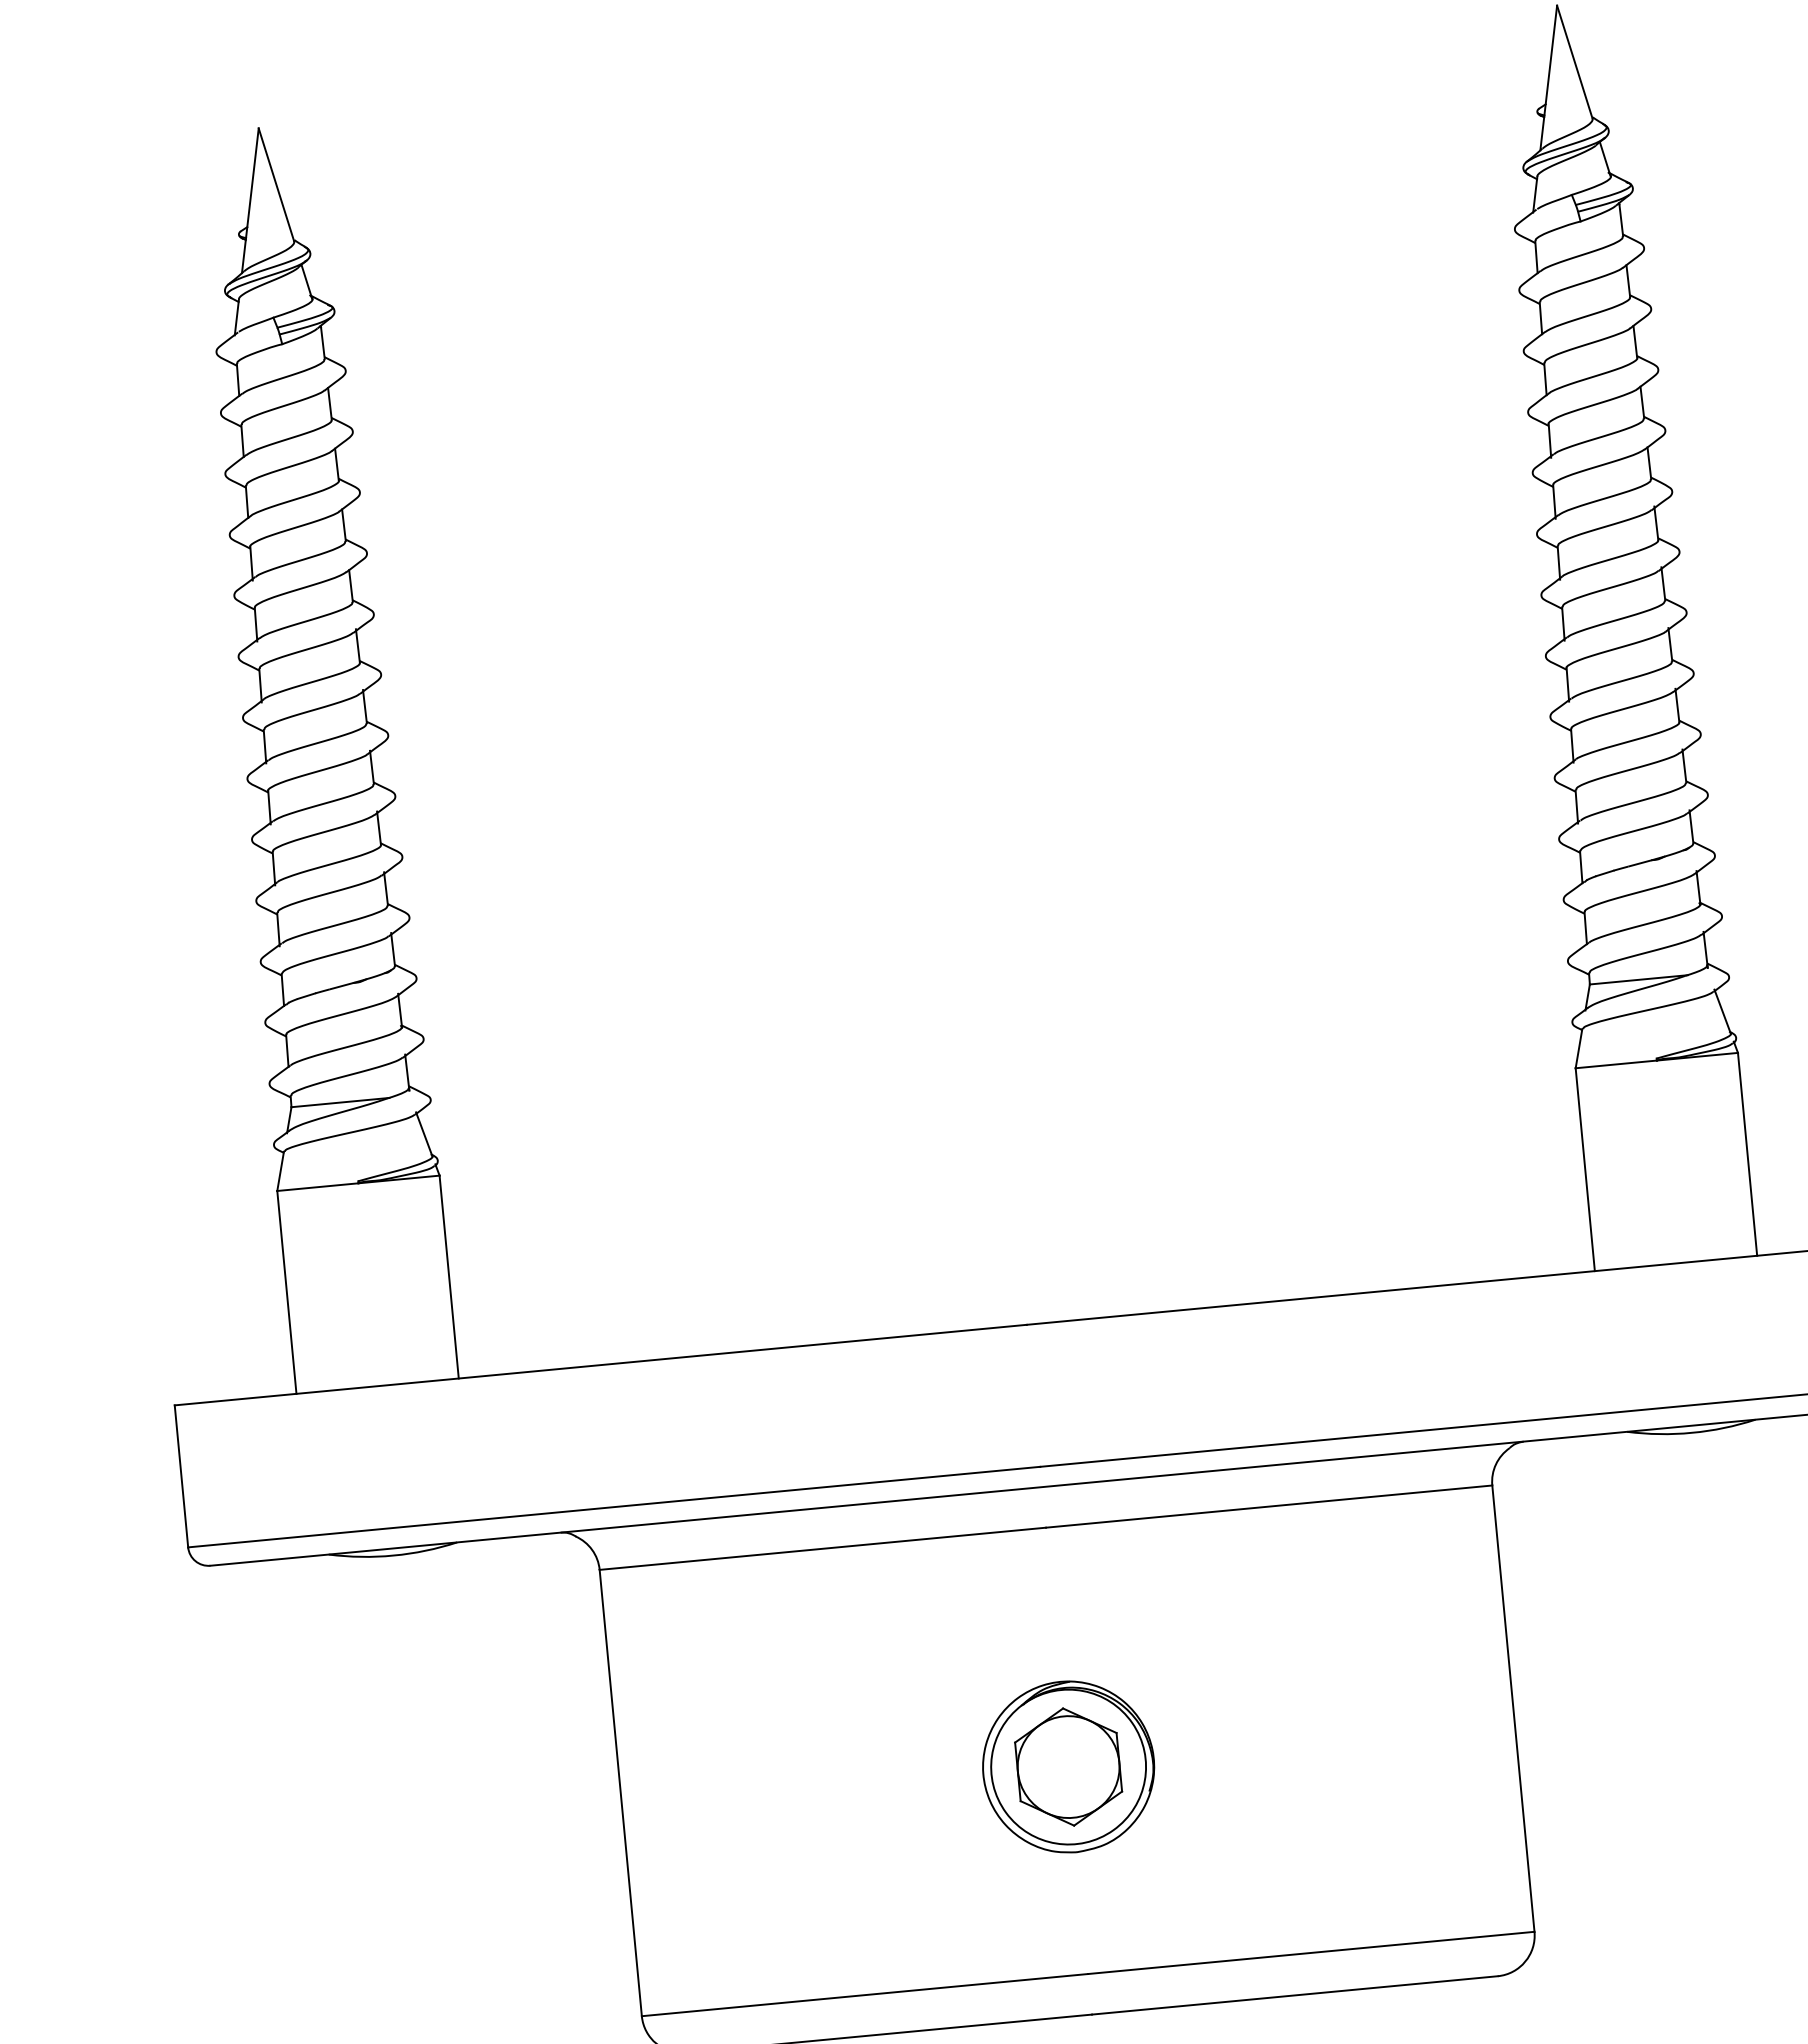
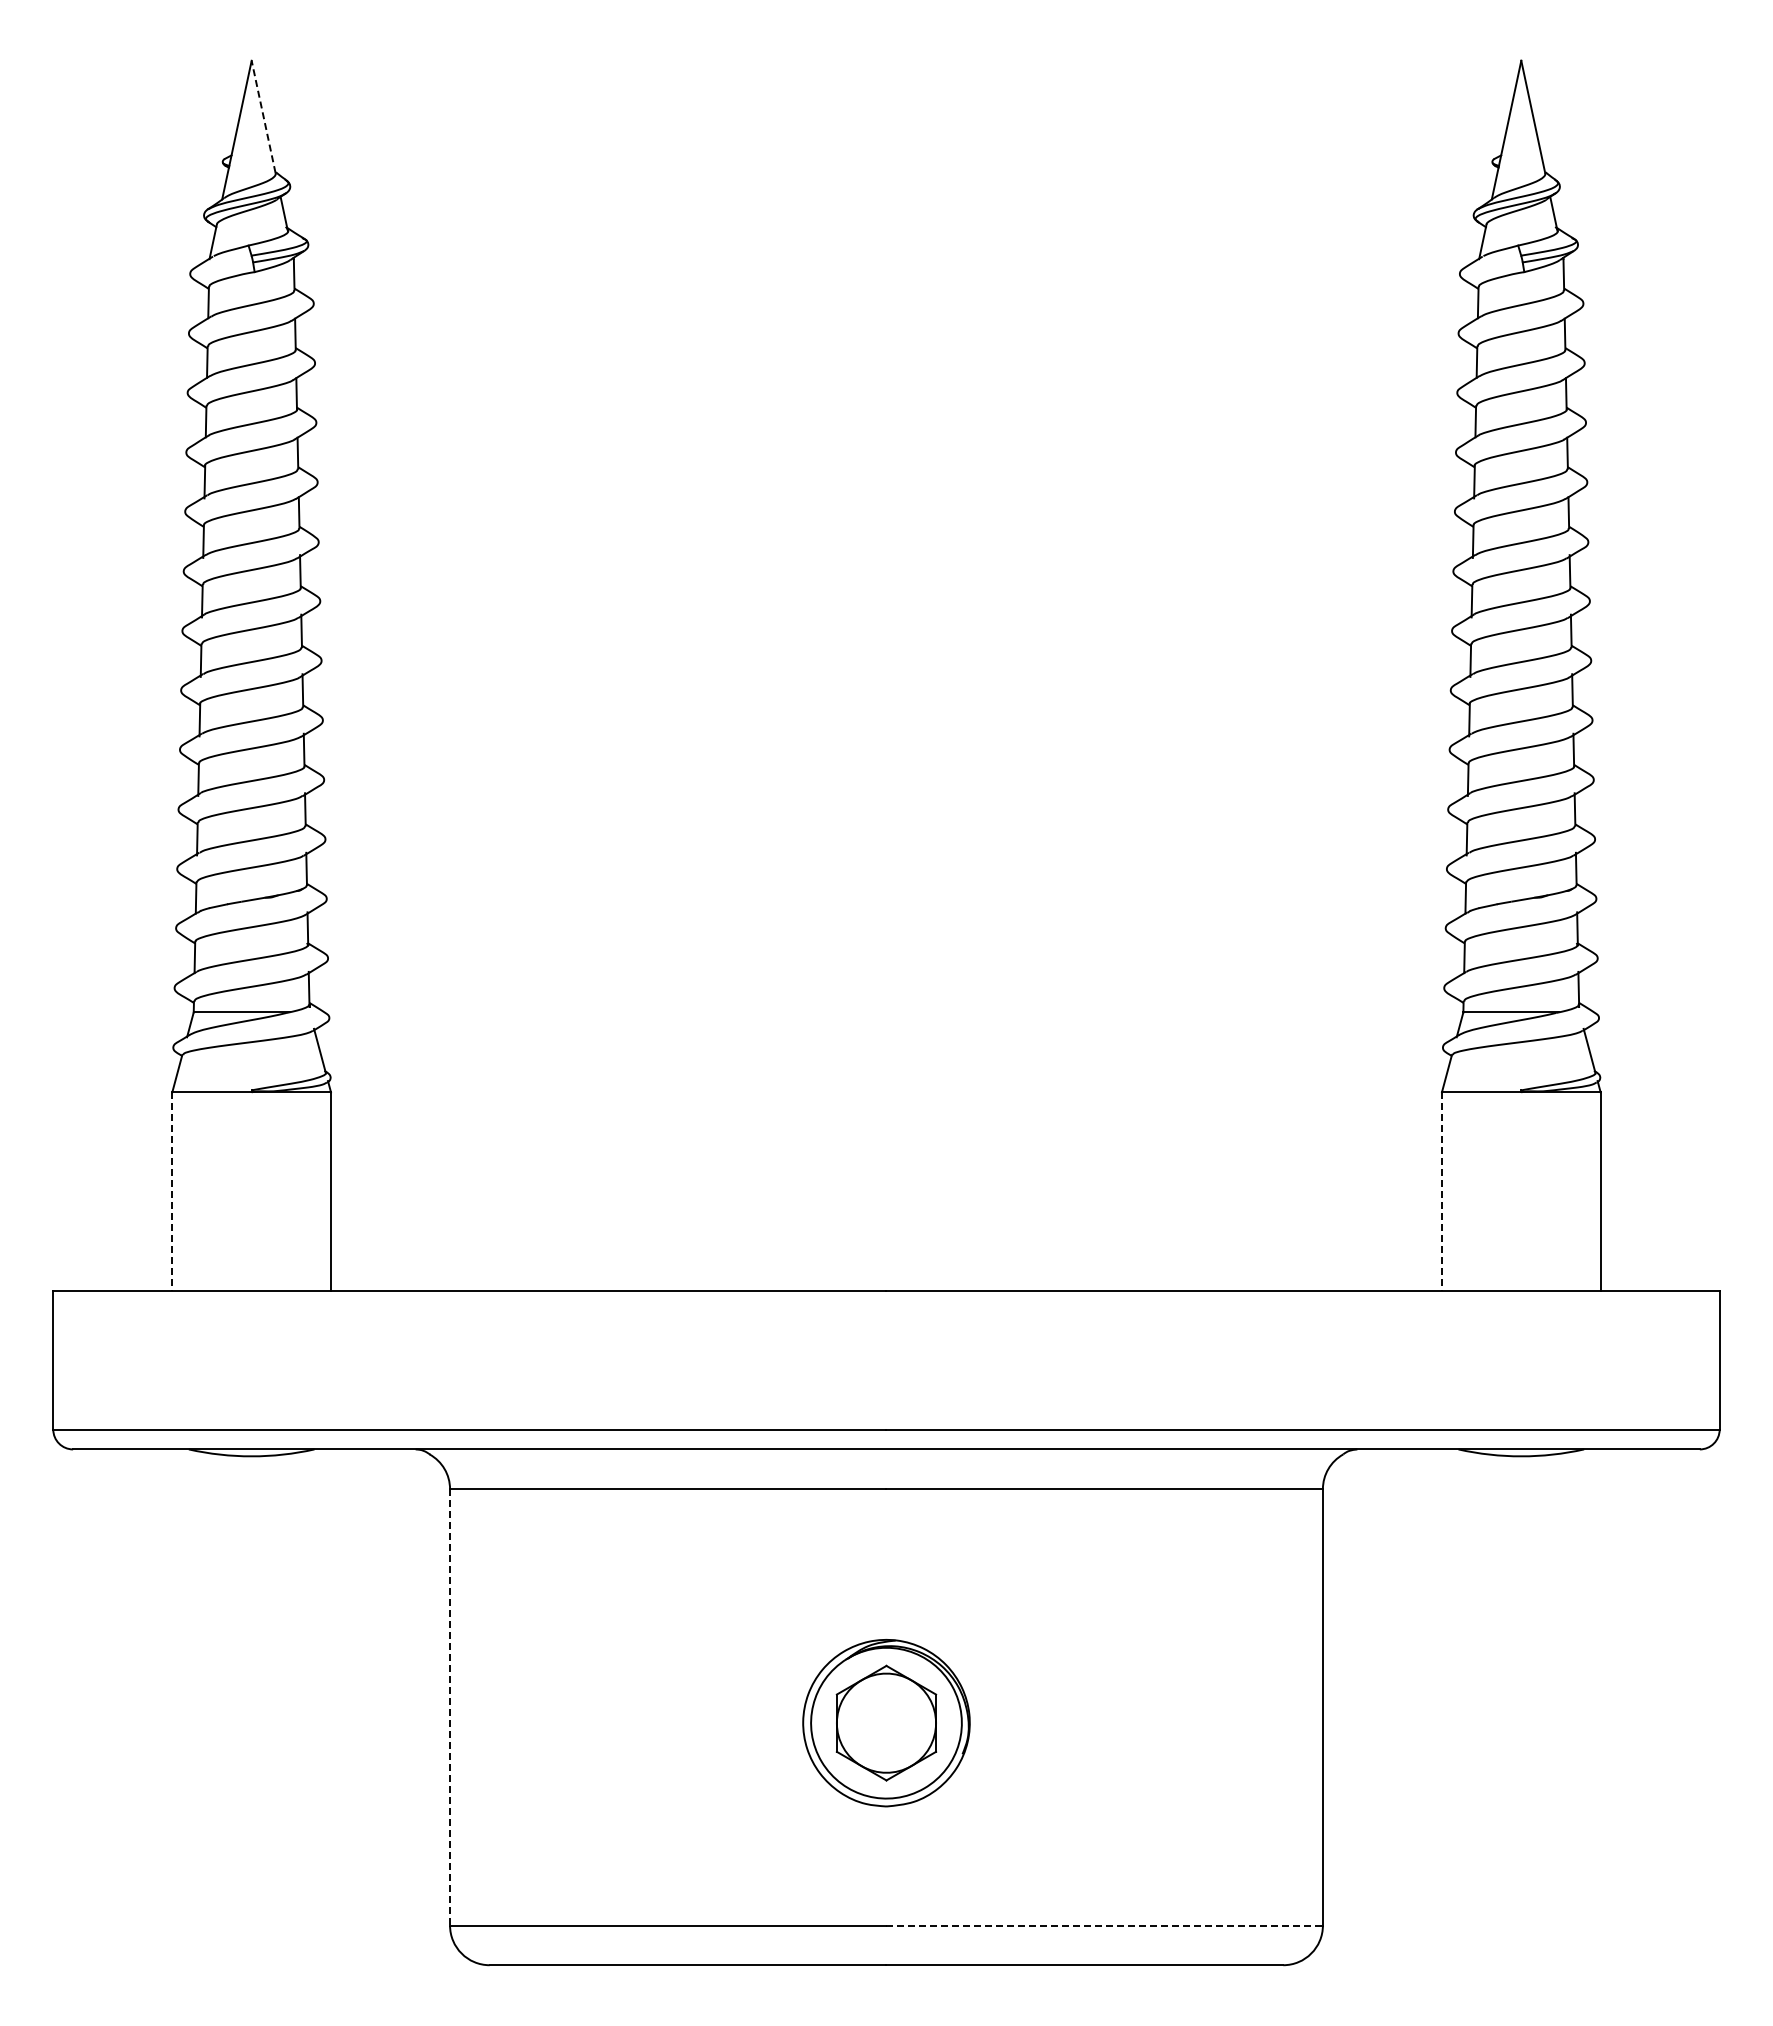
line: (276, 184) -> (263, 116), solid -> dashed
line: (1584, 1170) -> (1441, 1192), solid -> dashed
line: (287, 1293) -> (172, 1192), solid -> dashed
line: (621, 1793) -> (450, 1707), solid -> dashed
line: (1312, 1952) -> (1105, 1925), solid -> dashed

